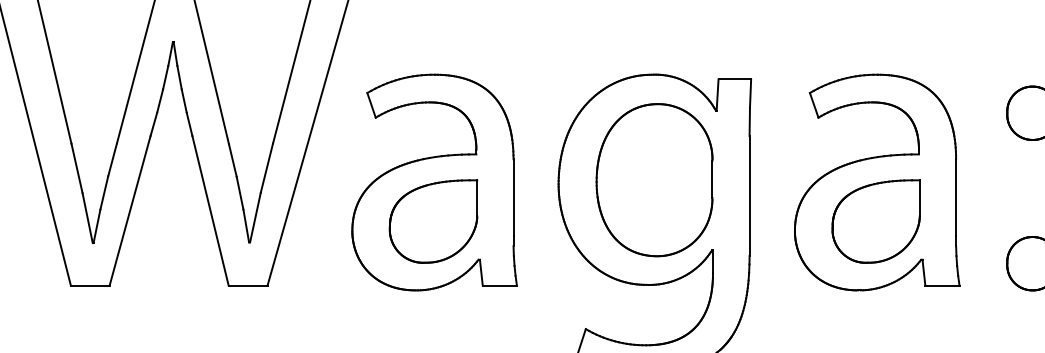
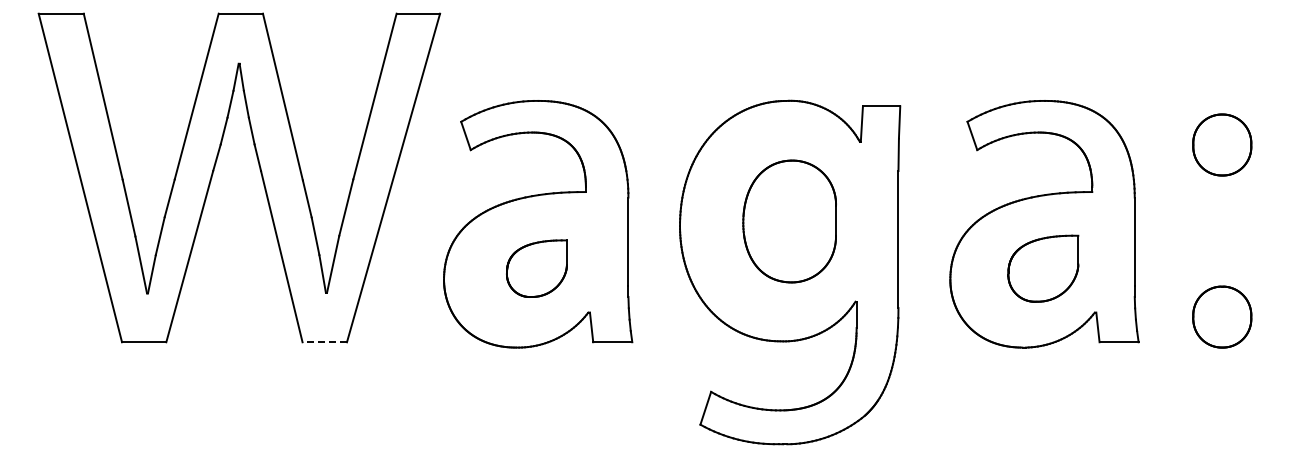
part: (654, 180) -> (789, 221), size x0.7
part: (433, 221) -> (536, 268), size x0.6
part: (876, 221) -> (1043, 268), size x0.7
line: (247, 285) -> (324, 342), solid -> dashed

